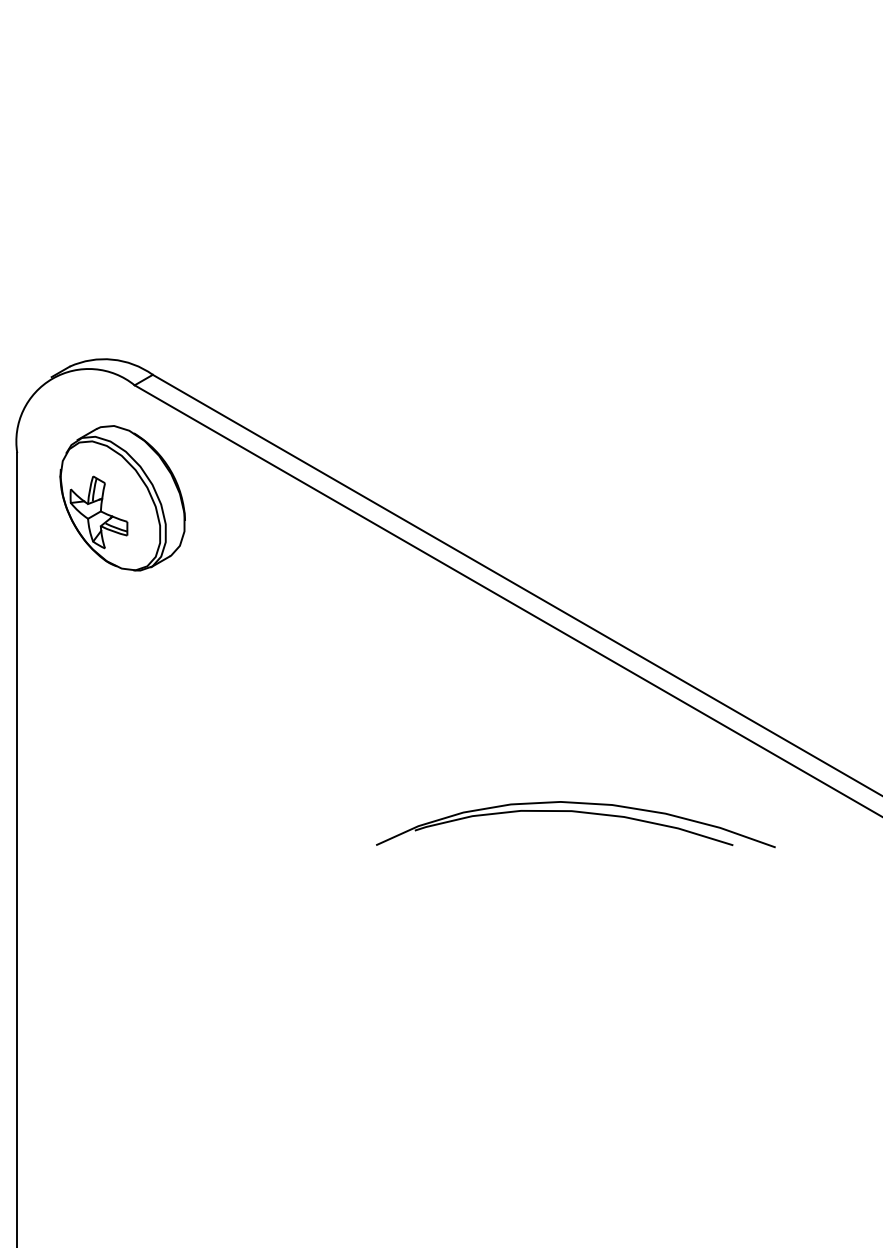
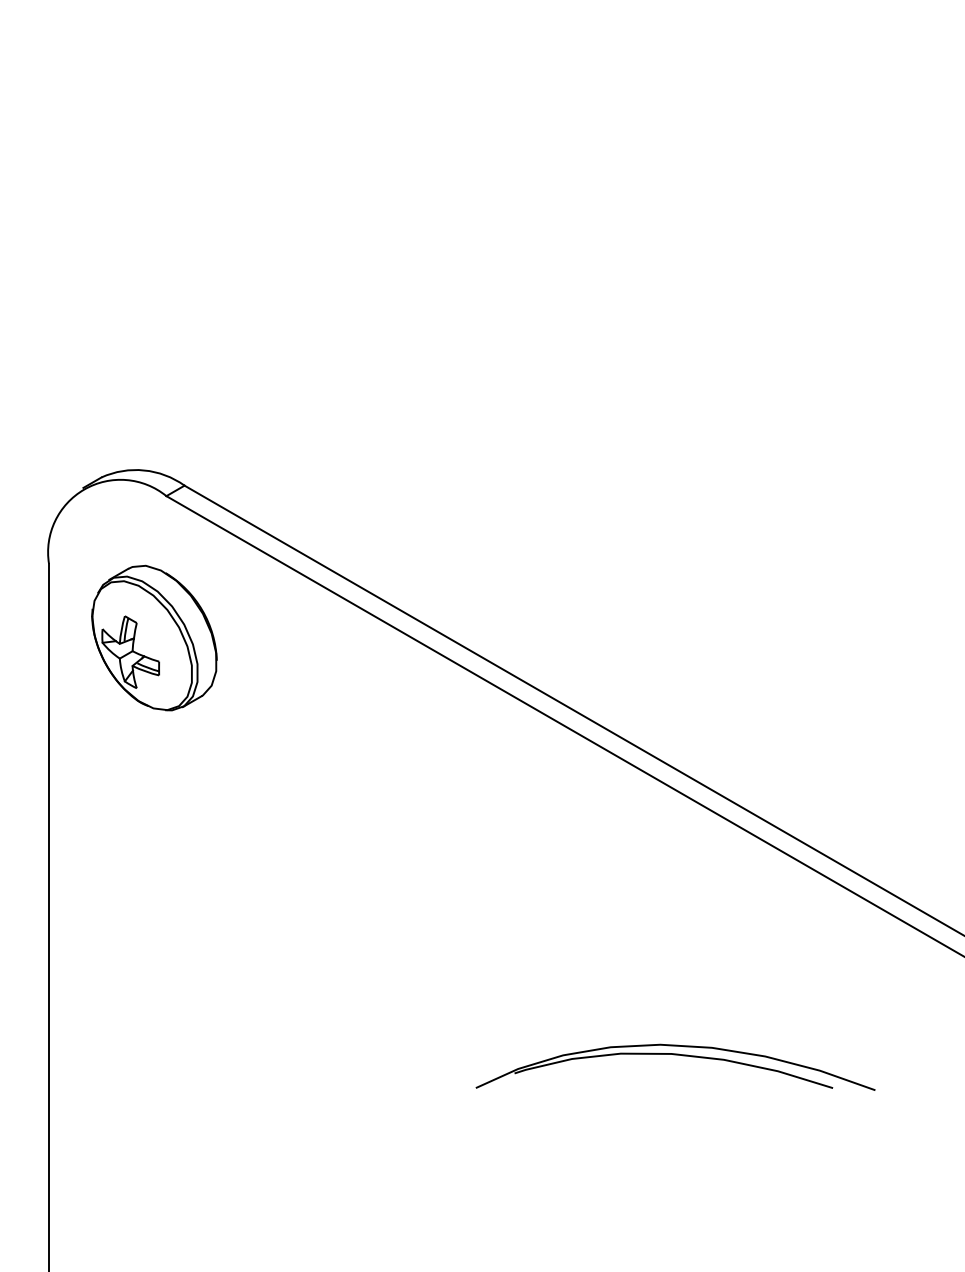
part: (122, 497) -> (154, 637), moved
part: (575, 812) -> (675, 1055), moved

